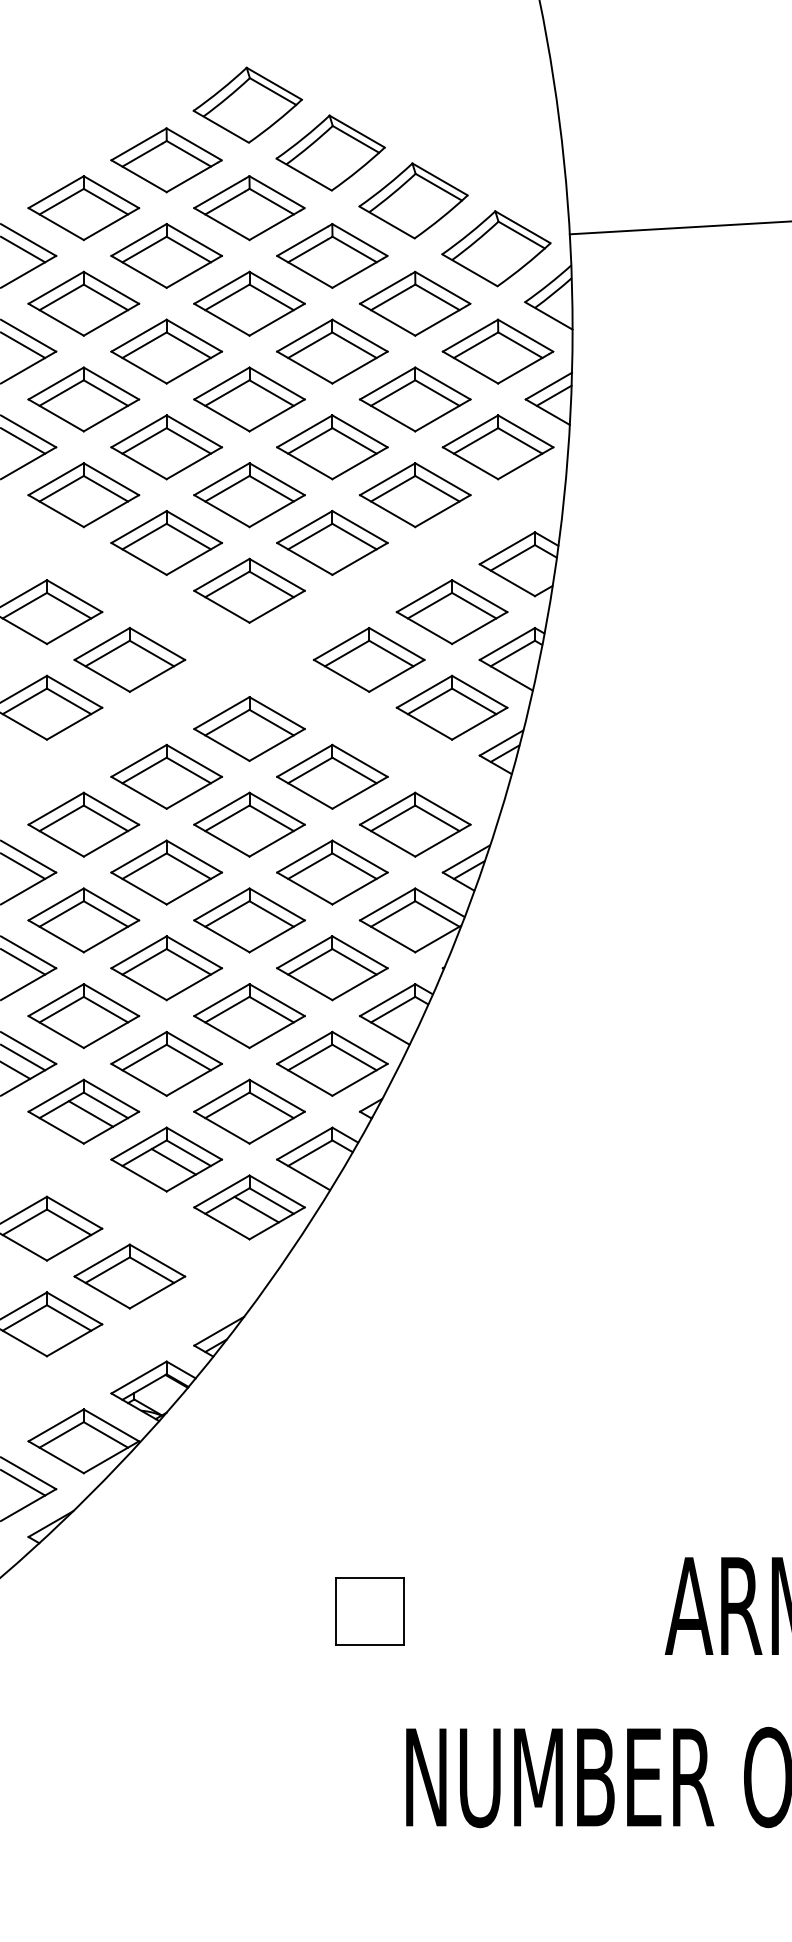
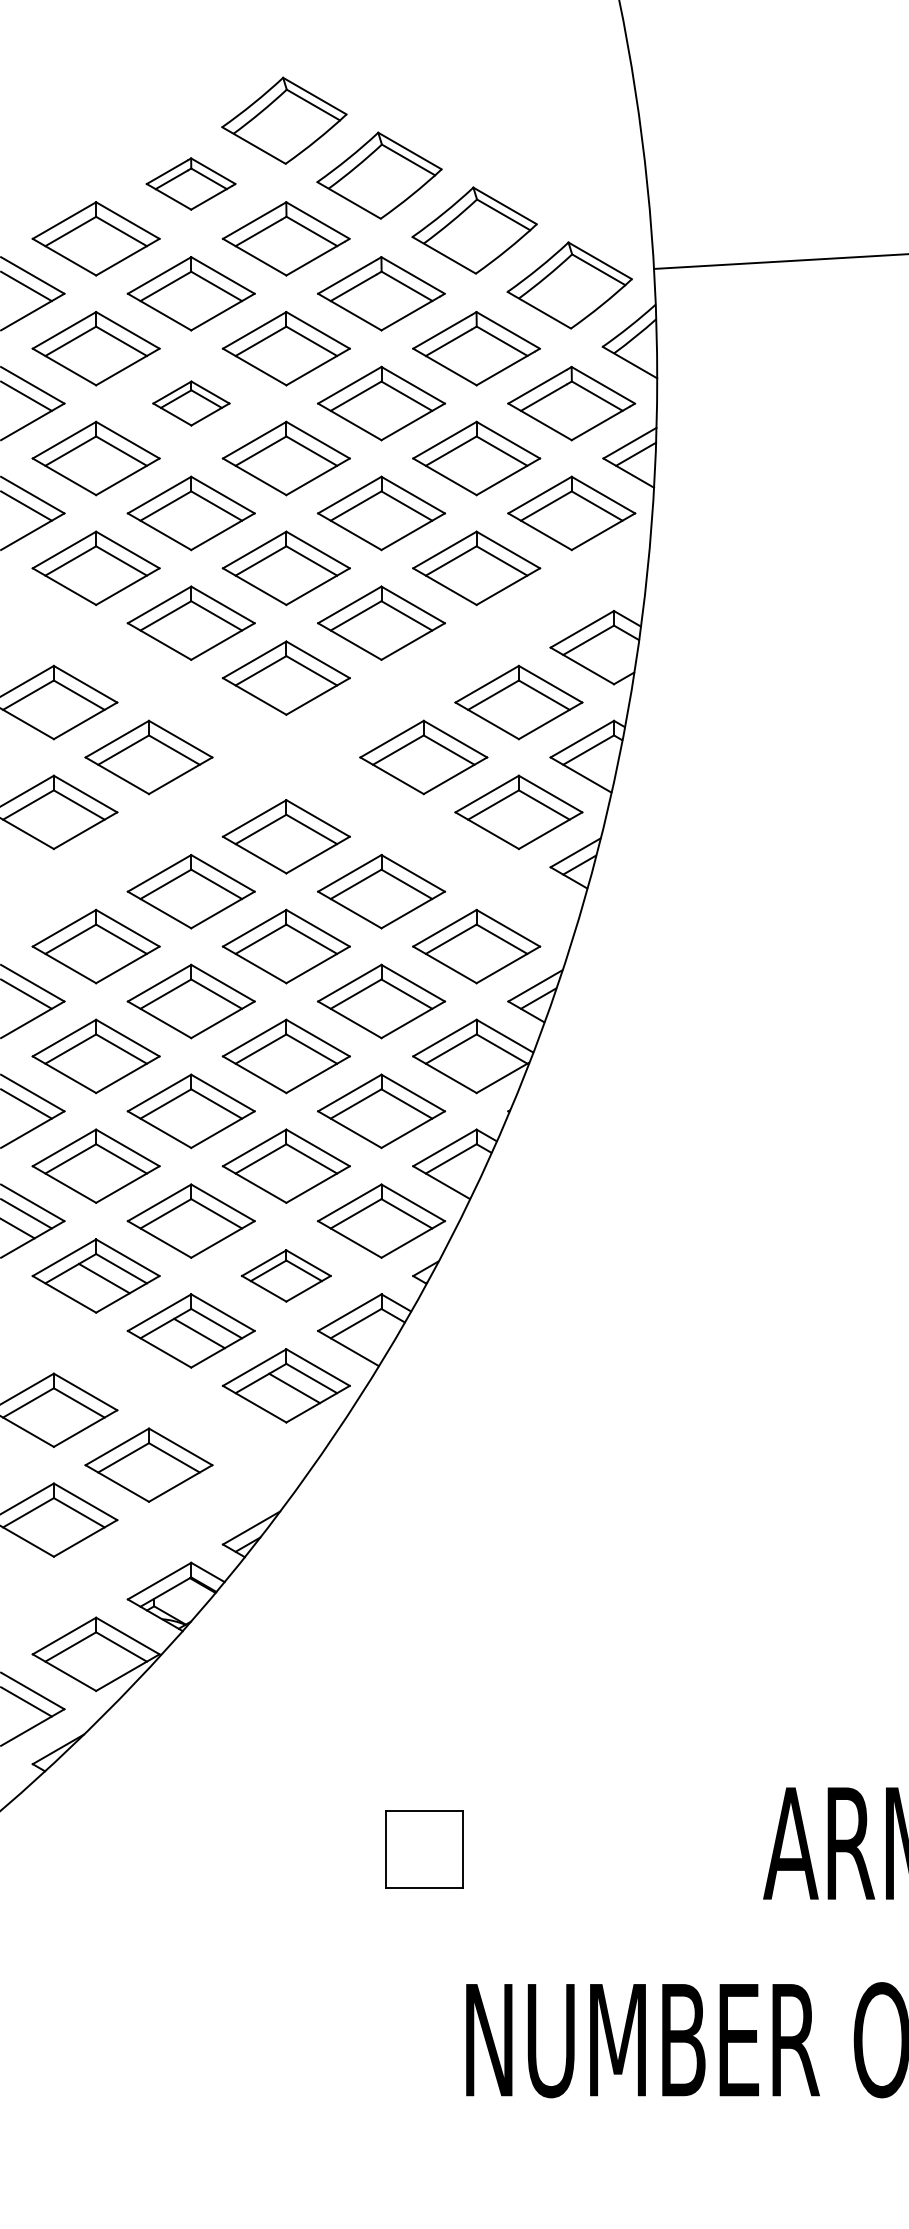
part: (166, 160) -> (191, 184), size x0.7
part: (166, 351) -> (191, 403), size x0.6
part: (249, 1111) -> (286, 1275), size x0.7

